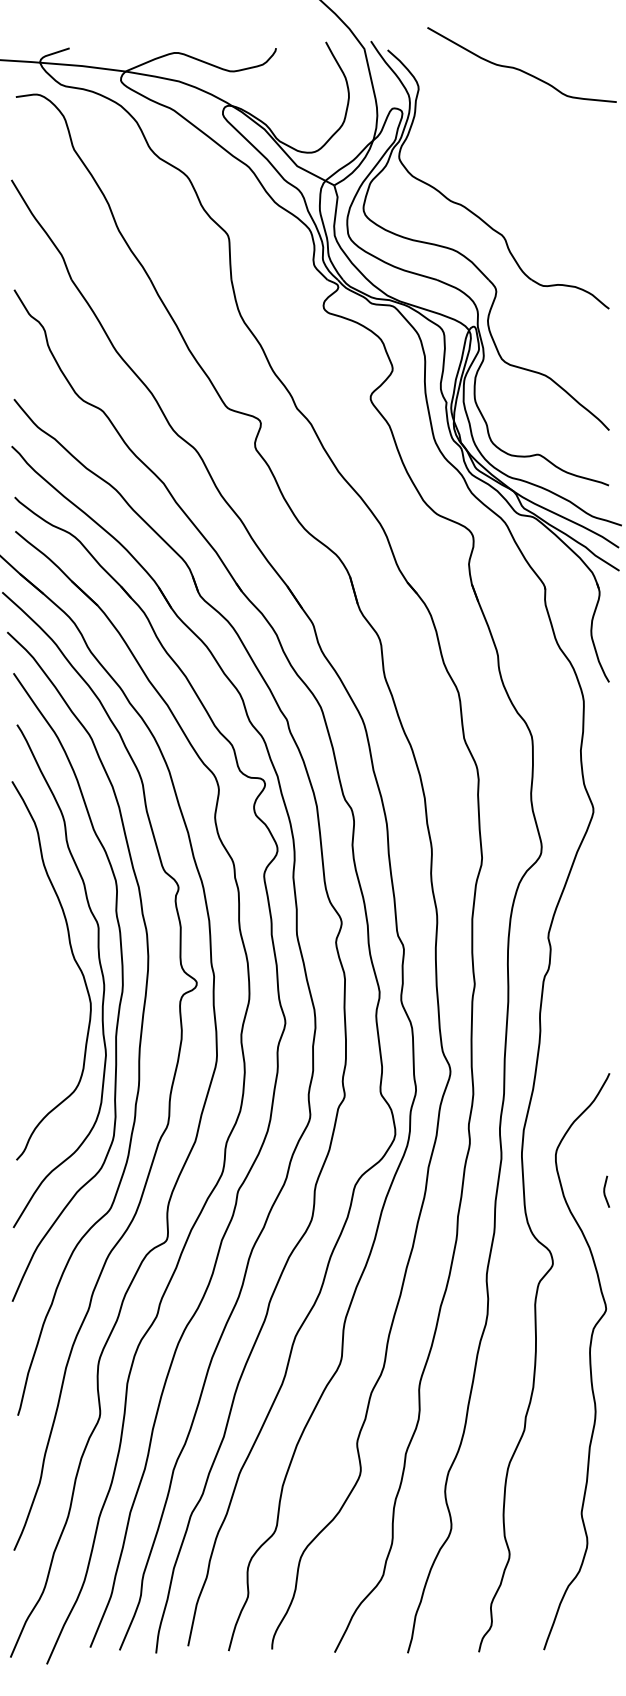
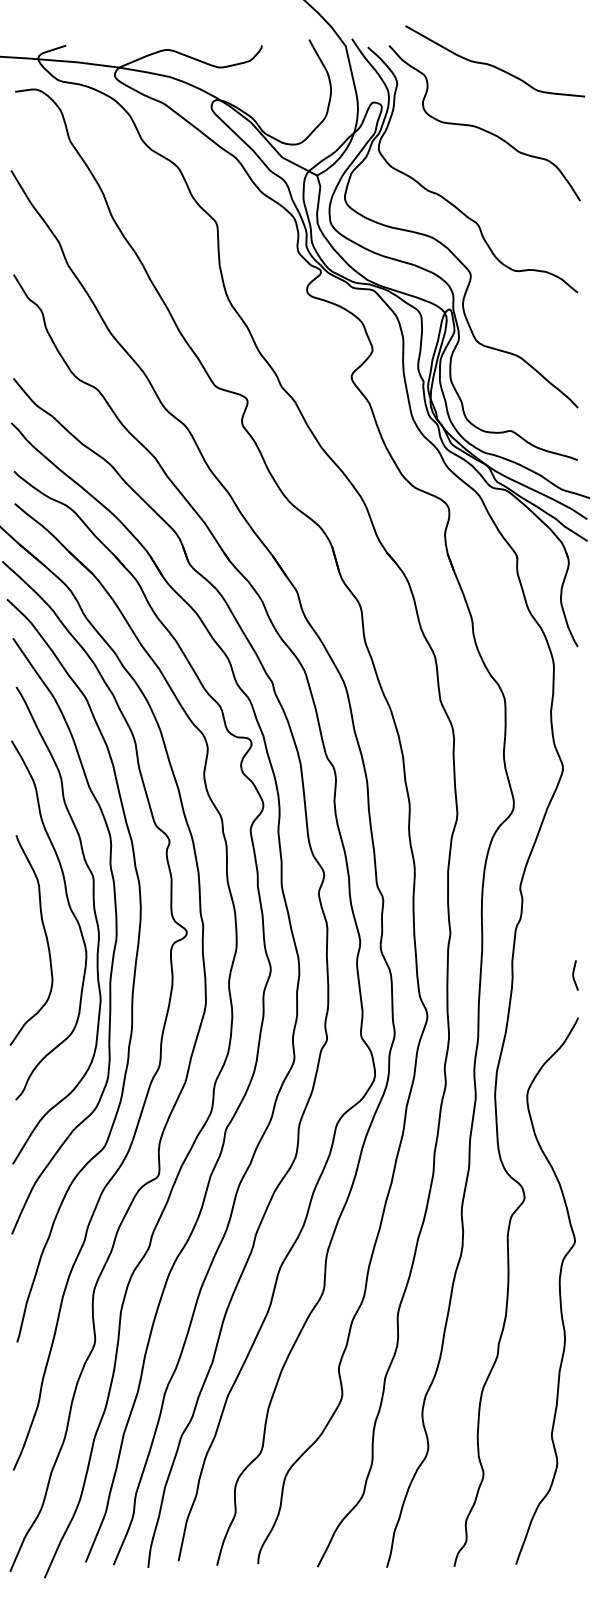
curve: (508, 135) -> (482, 128), added
curve: (47, 987) -> (45, 936), added
line: (605, 1191) -> (574, 975), moved

